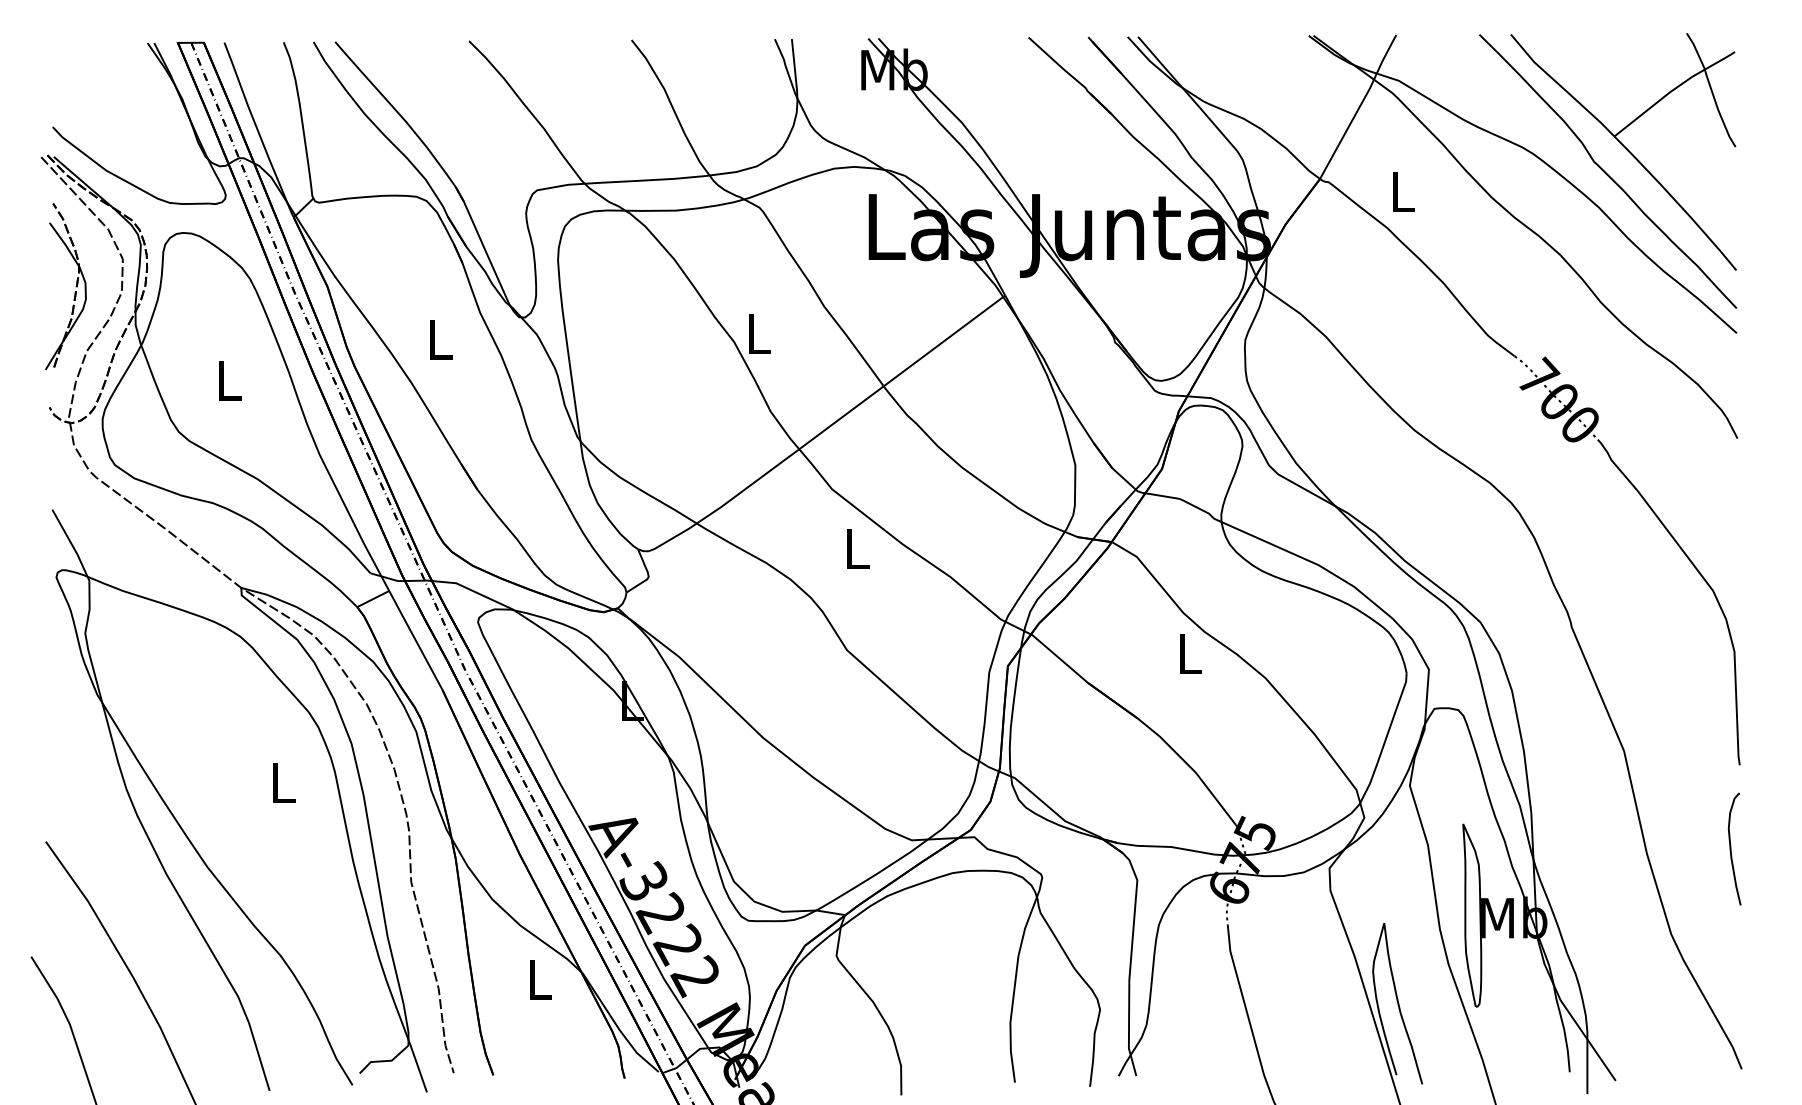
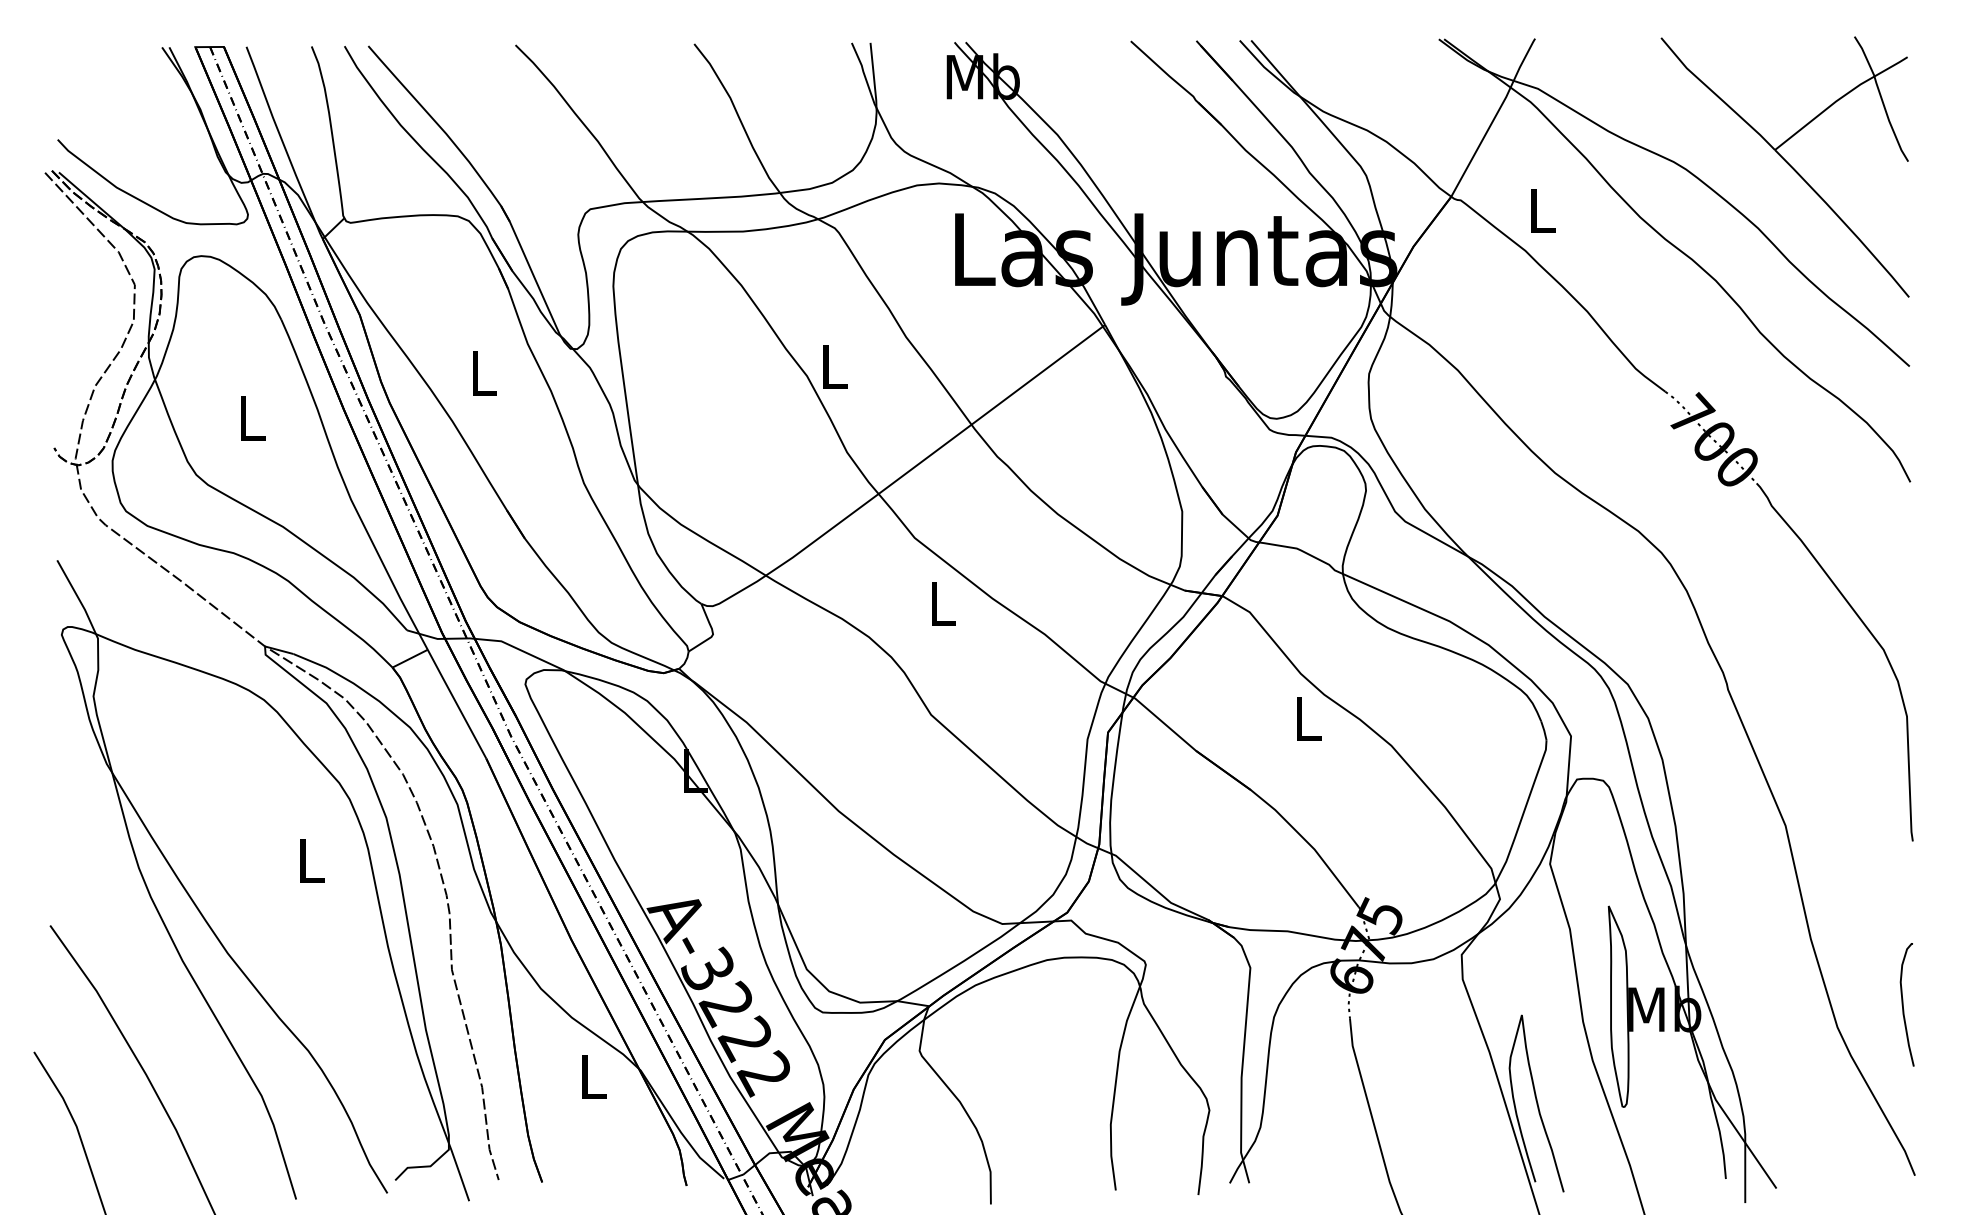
curve: (1606, 172) -> (1766, 189), removed
part: (76, 286) -> (83, 314), removed
curve: (1731, 848) -> (1903, 1004), moved

